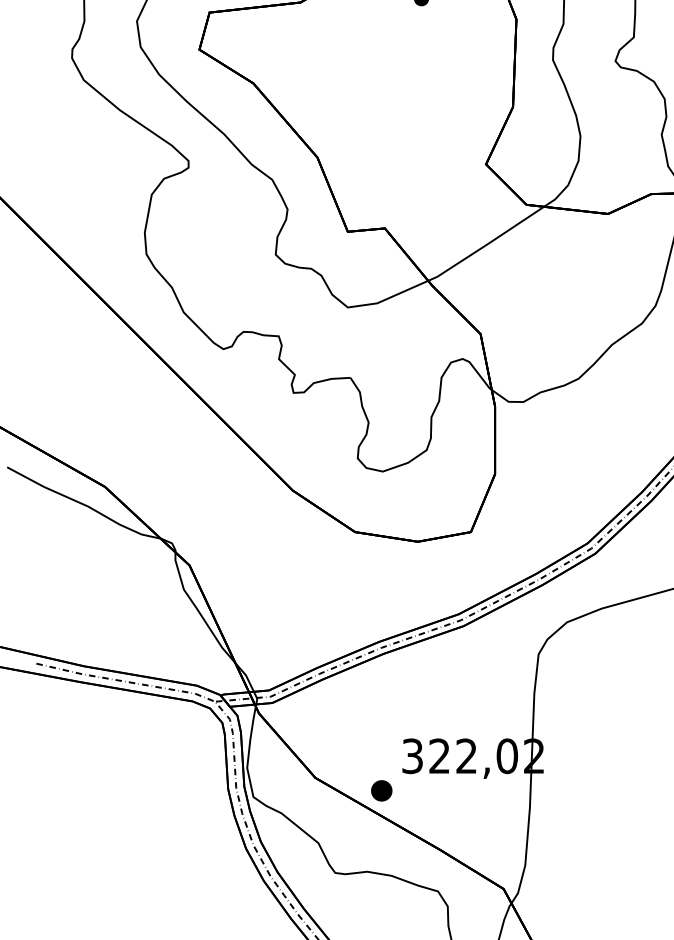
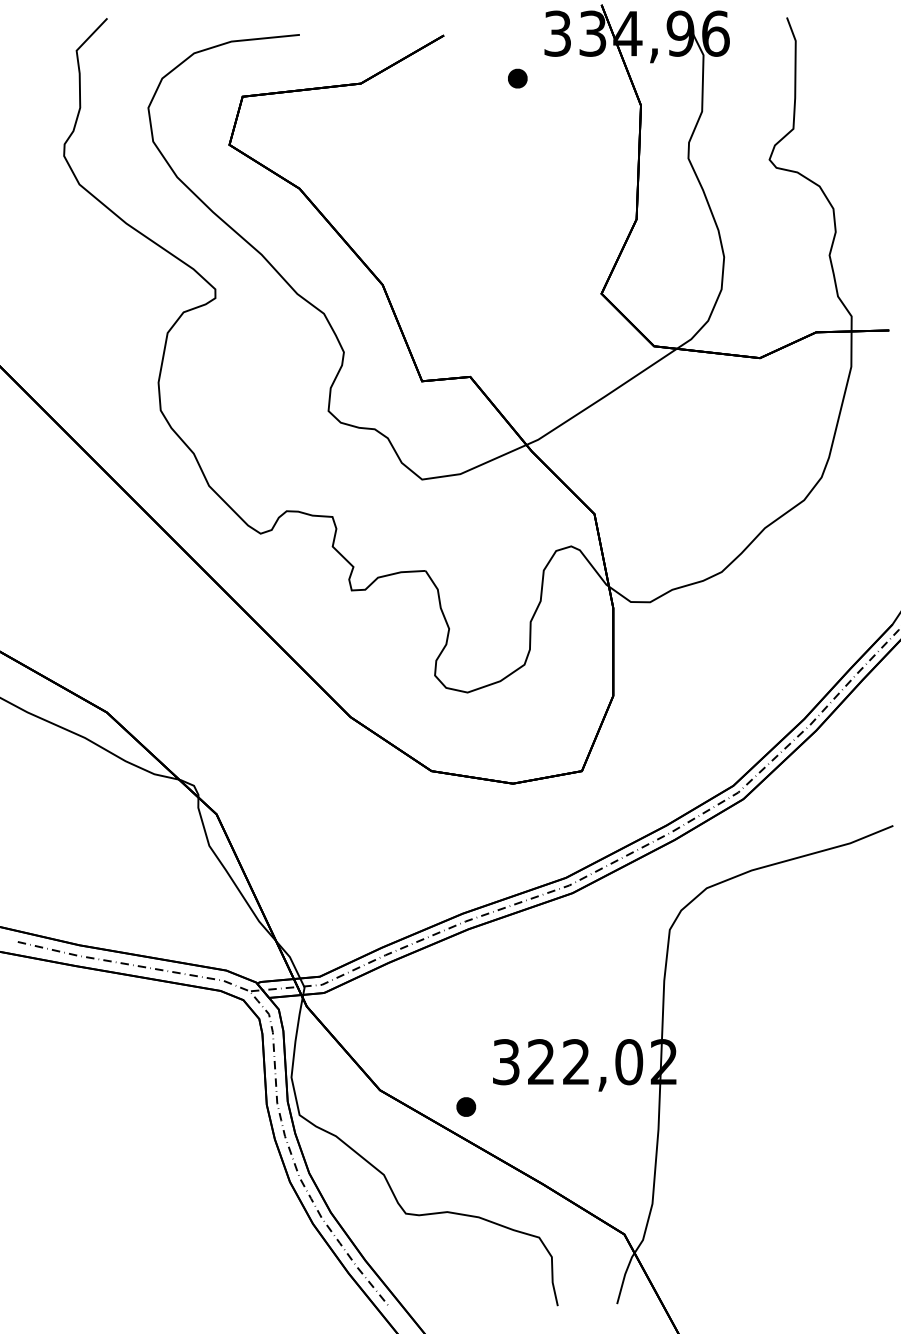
part: (382, 790) -> (466, 1106), size x0.71

